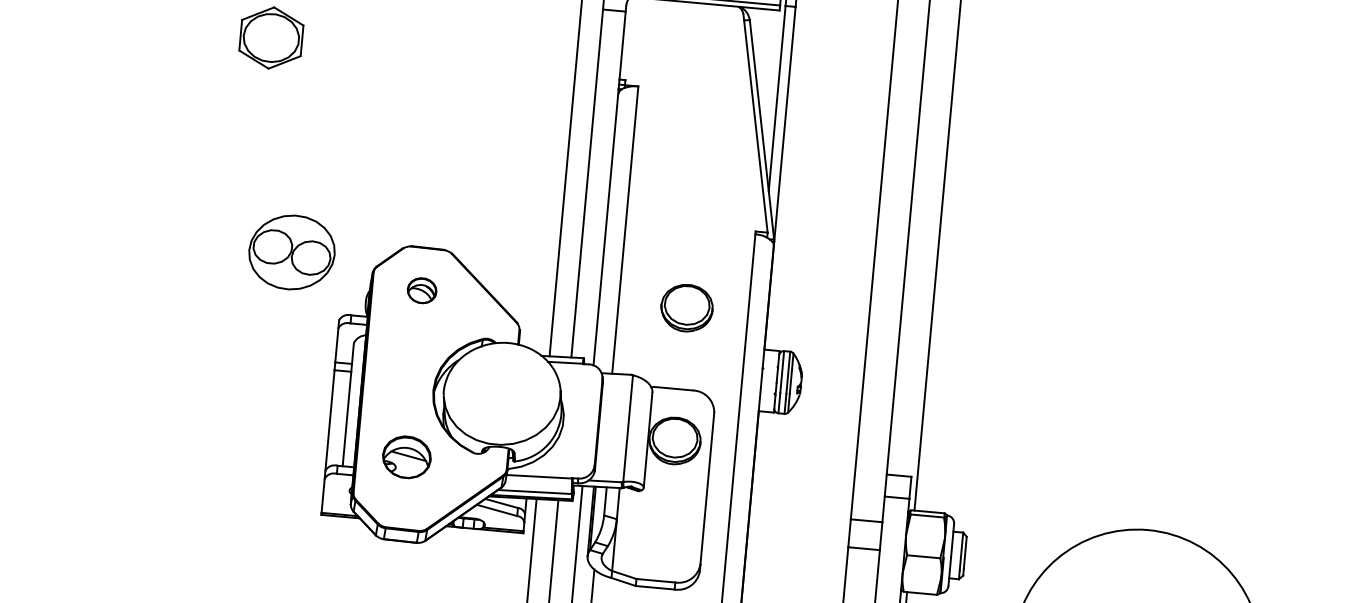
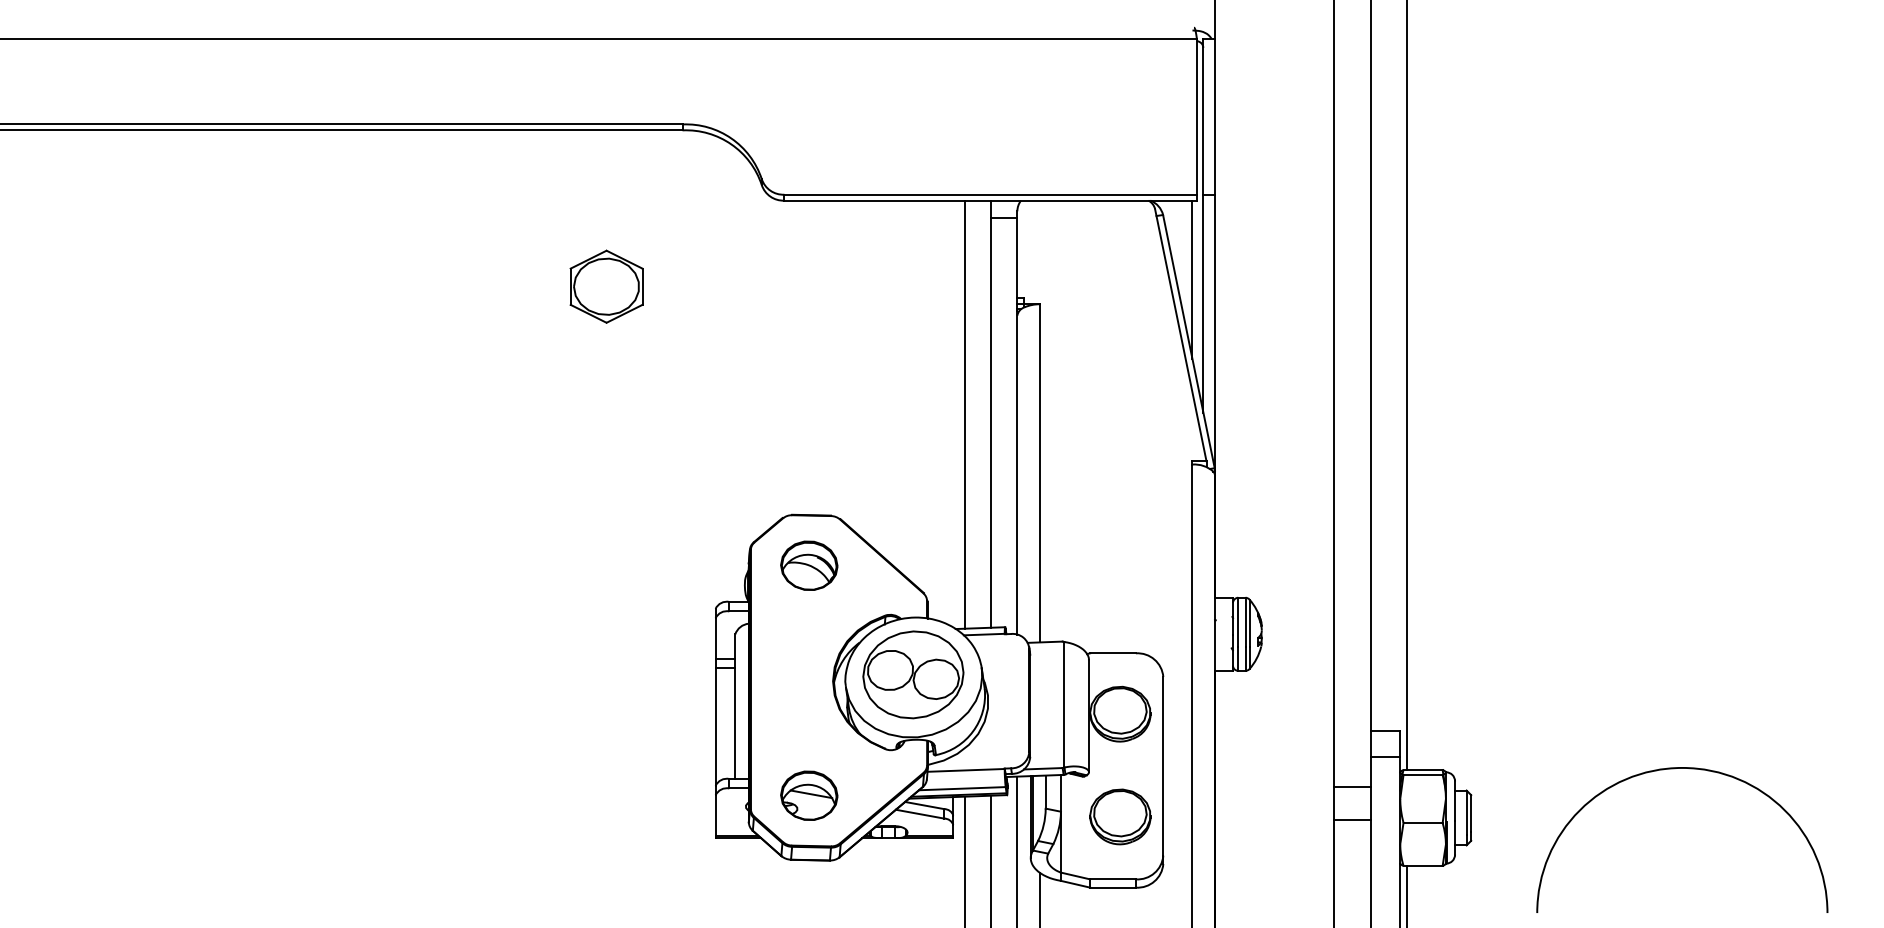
line: (769, 77) -> (1192, 279), added
part: (292, 252) -> (913, 674), moved
part: (422, 290) -> (809, 565), size x1.67
part: (687, 307) -> (1120, 816), moved
part: (407, 457) -> (809, 795), moved

